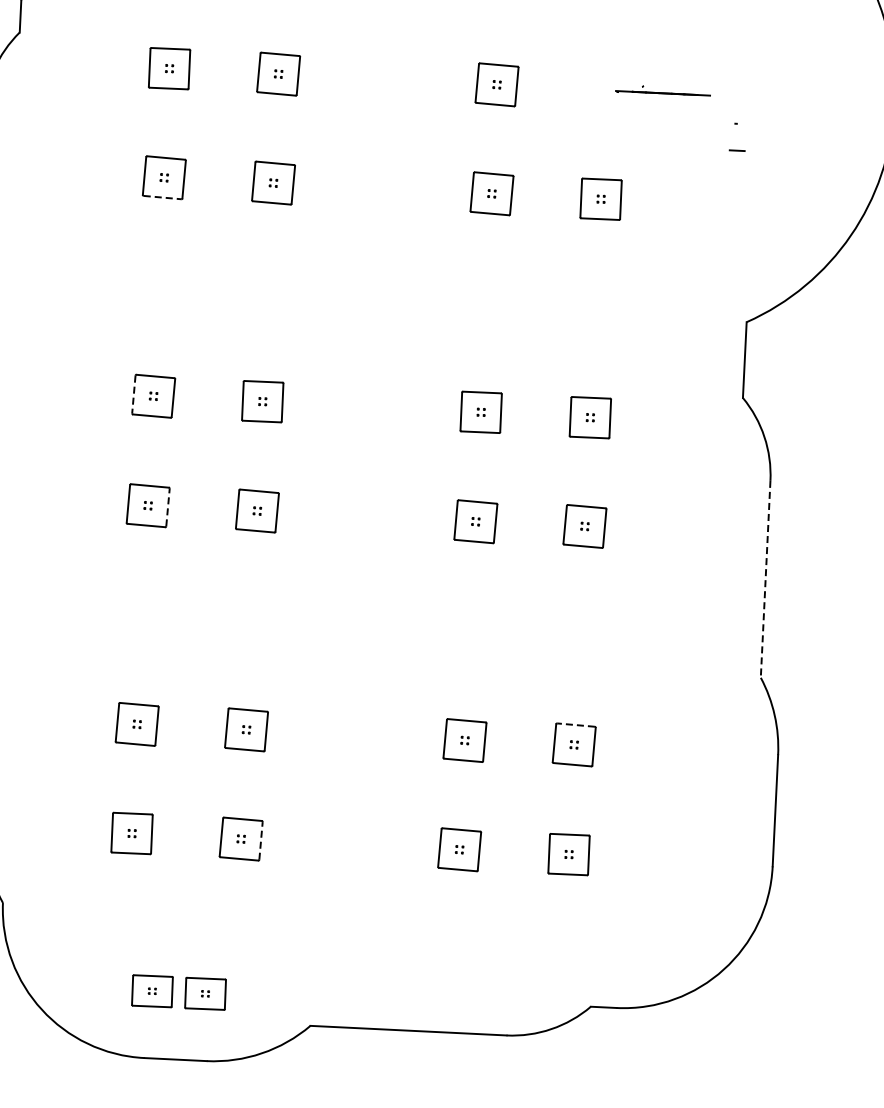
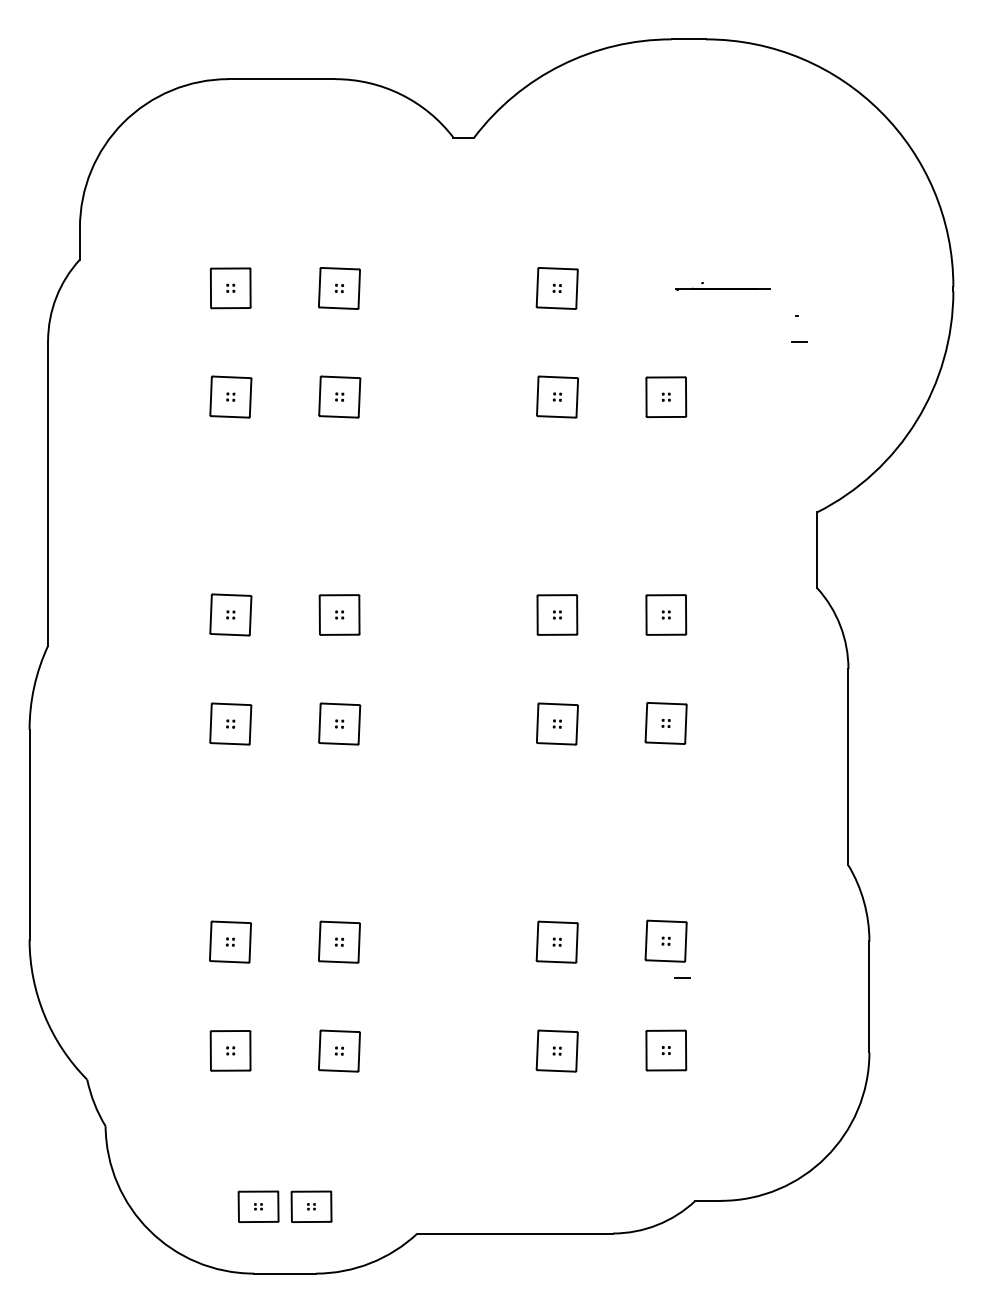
line: (163, 197) -> (230, 416), dashed -> solid
line: (134, 394) -> (211, 614), dashed -> solid
line: (167, 507) -> (250, 724), dashed -> solid
line: (765, 579) -> (848, 767), dashed -> solid
line: (575, 725) -> (666, 921), dashed -> solid
line: (588, 782) -> (682, 977), added
line: (261, 840) -> (359, 1051), dashed -> solid

